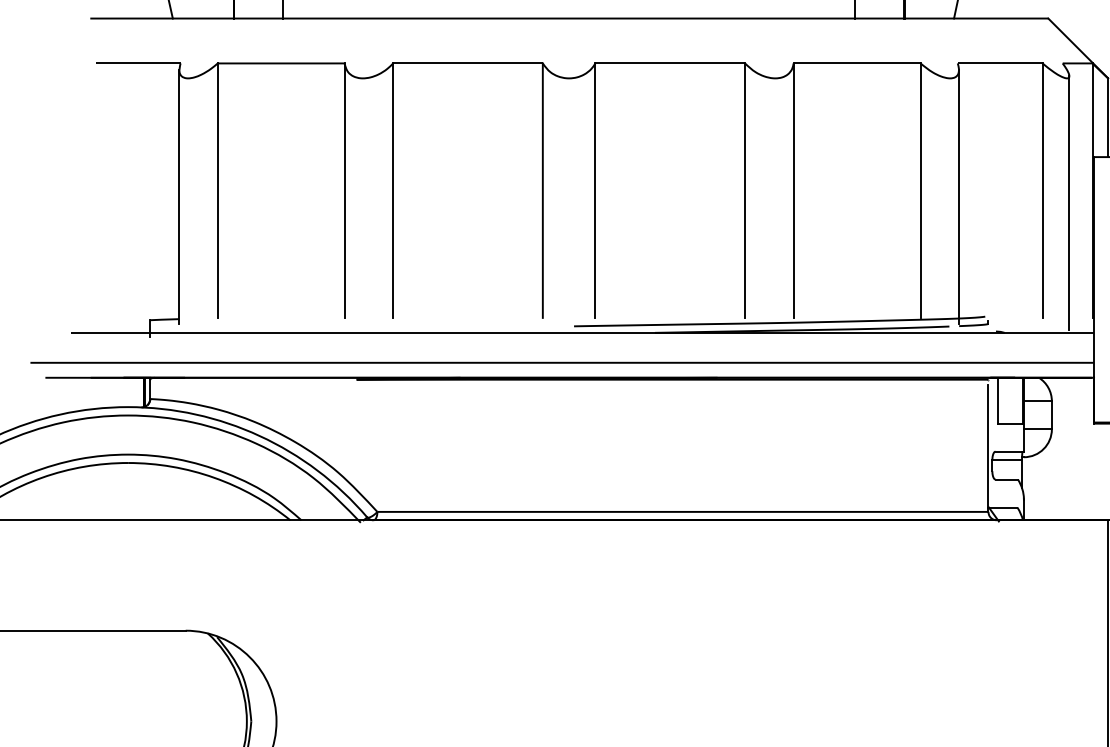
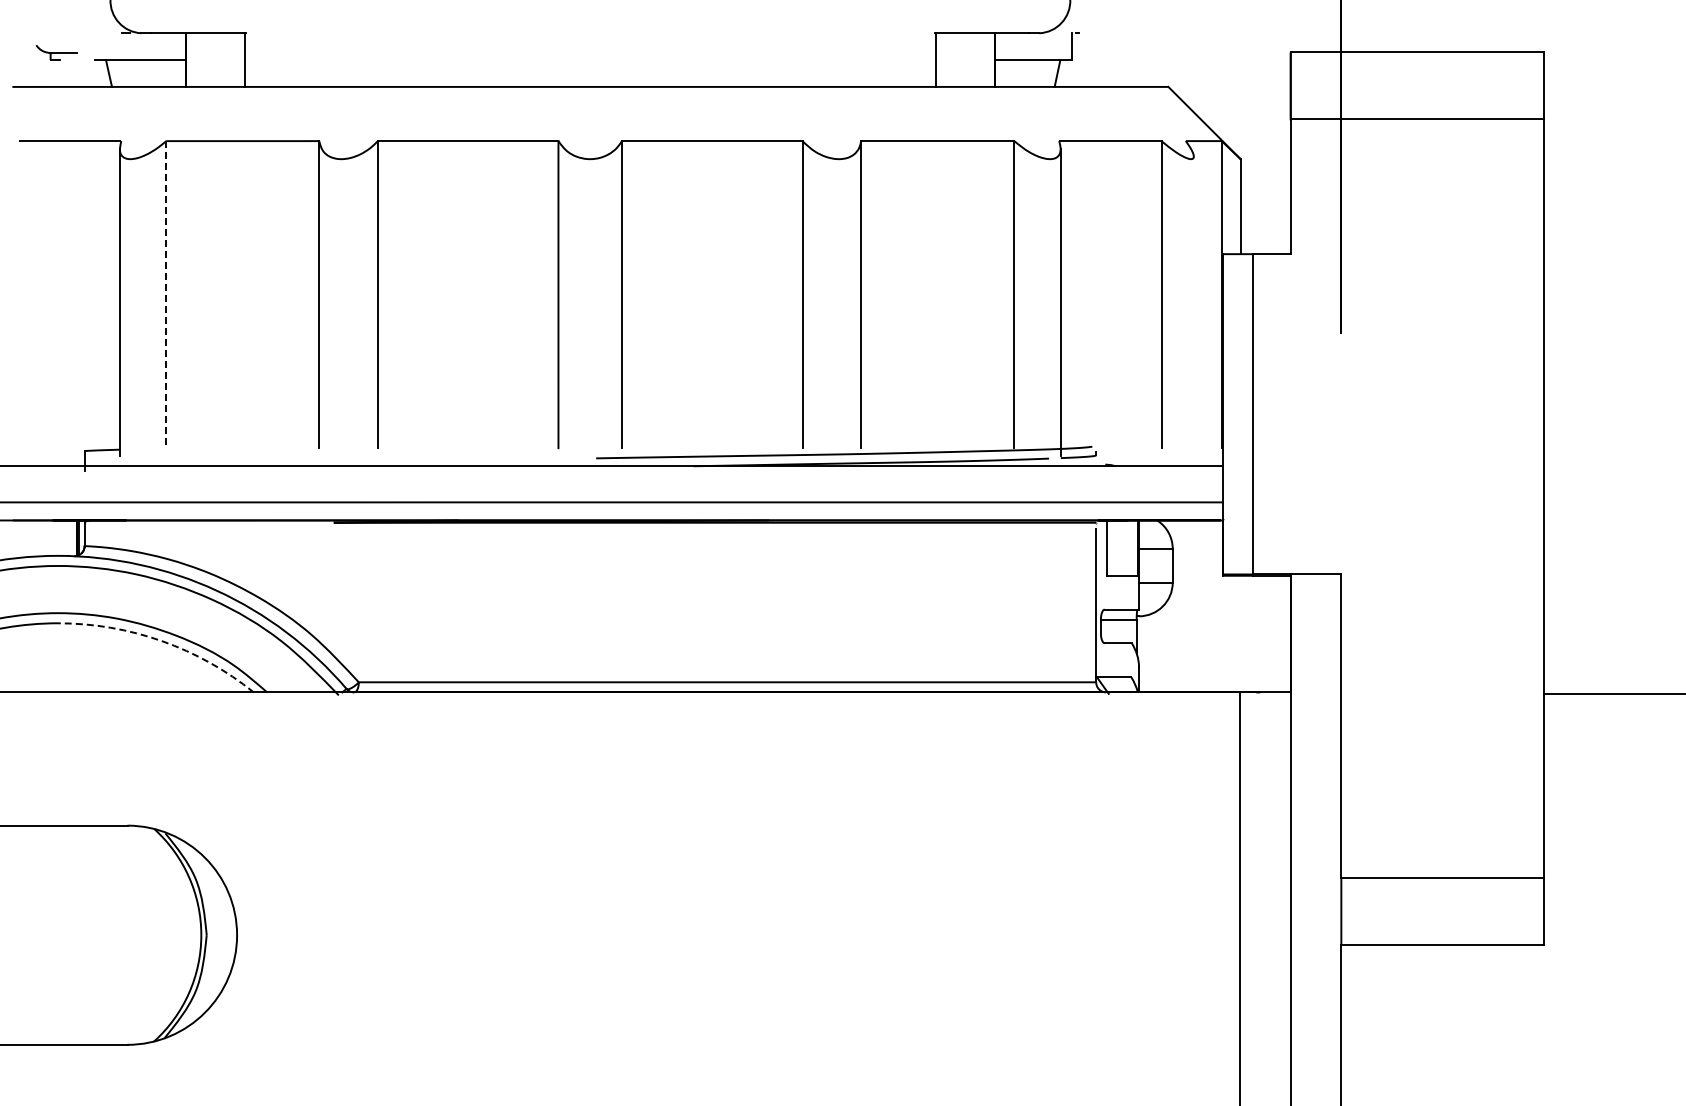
line: (218, 190) -> (166, 294), solid -> dashed
line: (1069, 202) -> (1193, 309), removed
arc: (213, 478) -> (161, 641), solid -> dashed

